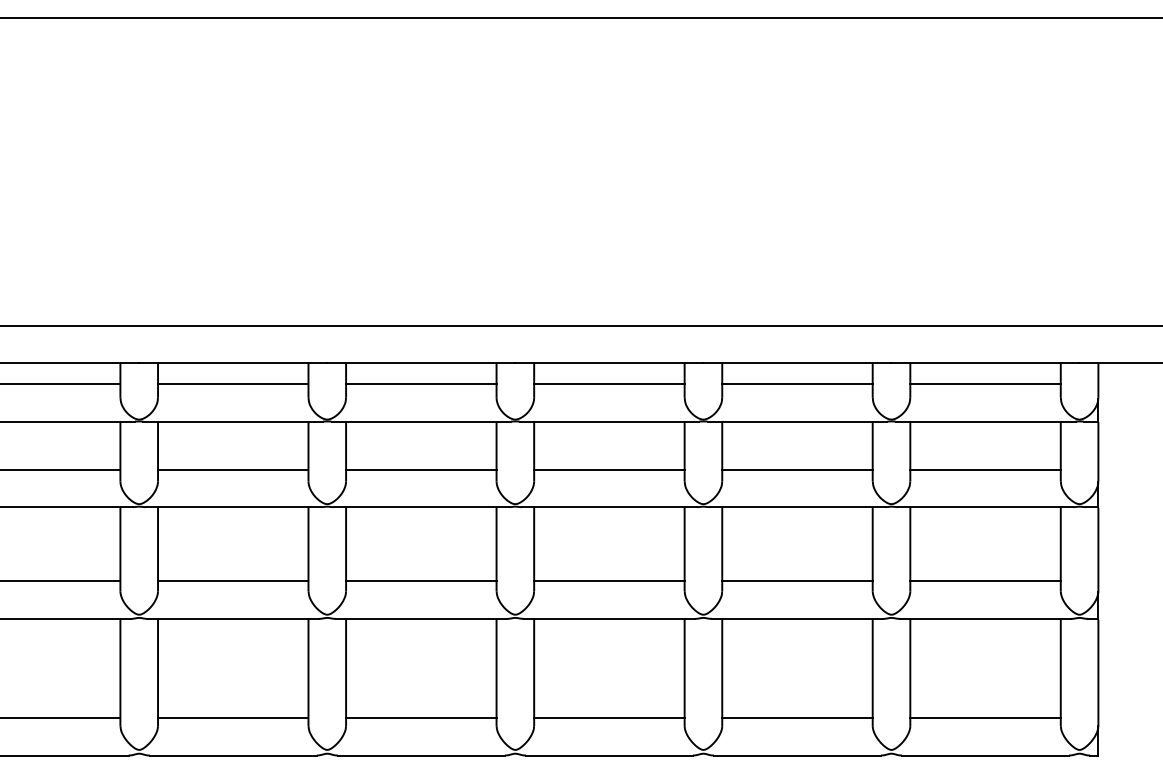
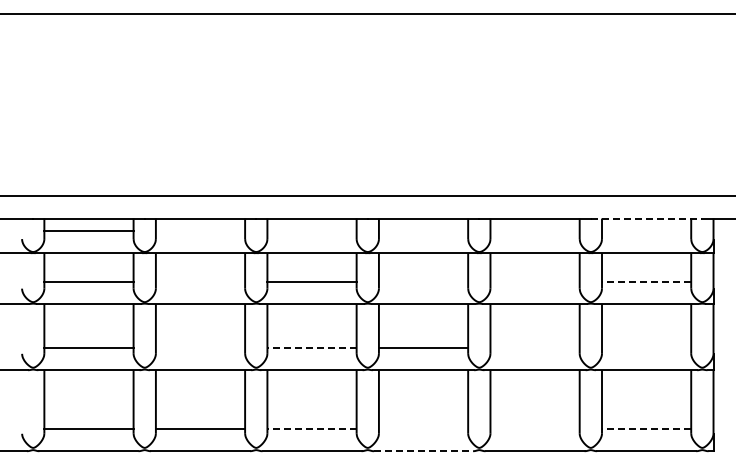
line: (985, 363) -> (646, 218), solid -> dashed
line: (233, 383) -> (200, 230), removed
line: (420, 383) -> (311, 230), removed
line: (609, 383) -> (423, 230), removed
line: (796, 383) -> (534, 230), removed
line: (985, 383) -> (646, 230), removed
line: (233, 469) -> (200, 281), removed
line: (609, 469) -> (423, 281), removed
line: (796, 469) -> (534, 281), removed
line: (985, 469) -> (646, 281), solid -> dashed
line: (233, 580) -> (200, 347), removed
line: (422, 580) -> (312, 347), solid -> dashed
line: (796, 580) -> (534, 347), removed
line: (985, 580) -> (646, 347), removed
line: (422, 717) -> (312, 428), solid -> dashed
line: (609, 717) -> (423, 428), removed
line: (796, 717) -> (534, 428), removed
line: (985, 717) -> (646, 428), solid -> dashed
line: (609, 756) -> (423, 451), solid -> dashed

